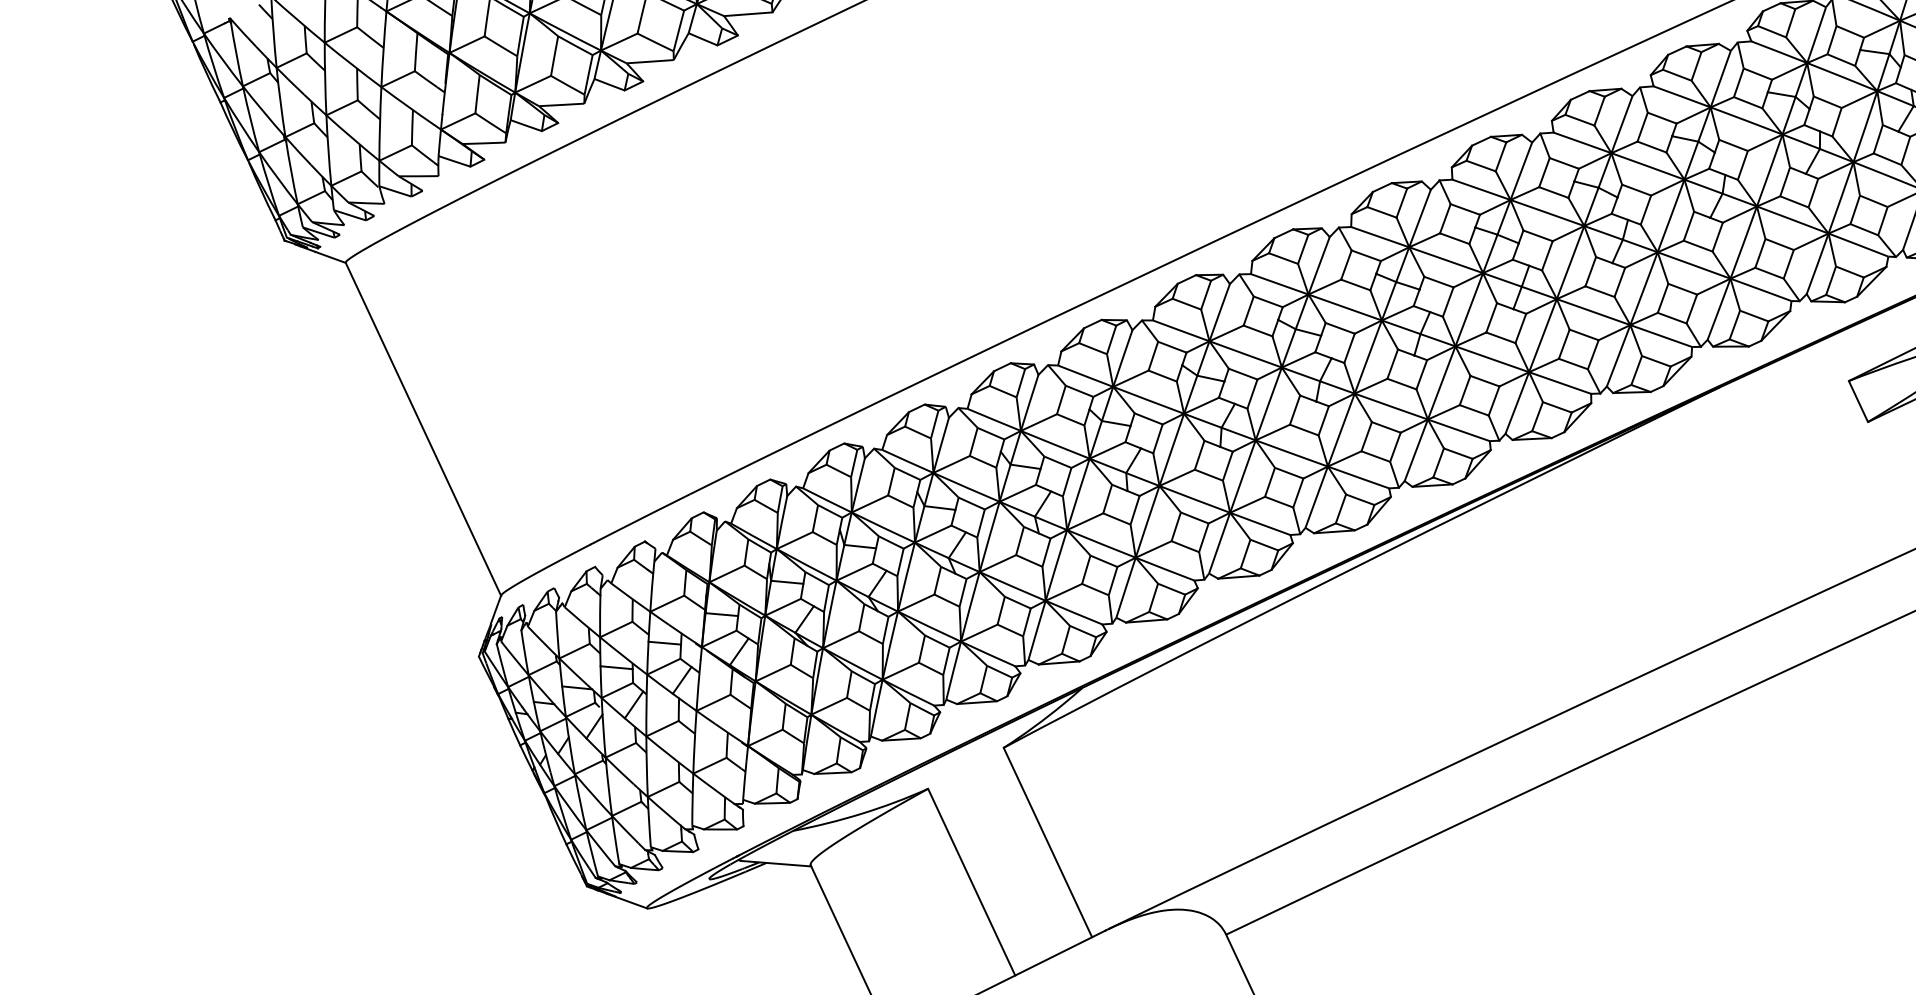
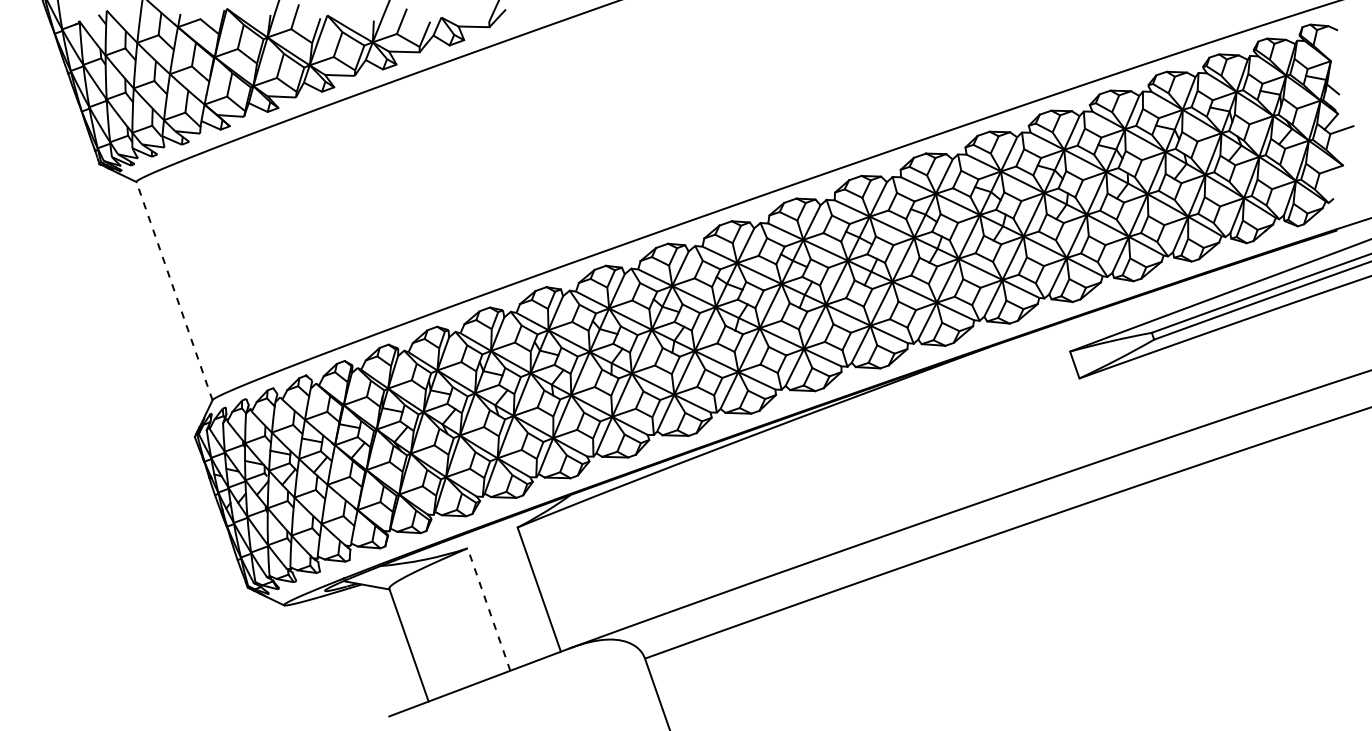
line: (423, 429) -> (174, 291), solid -> dashed
line: (972, 881) -> (489, 609), solid -> dashed

